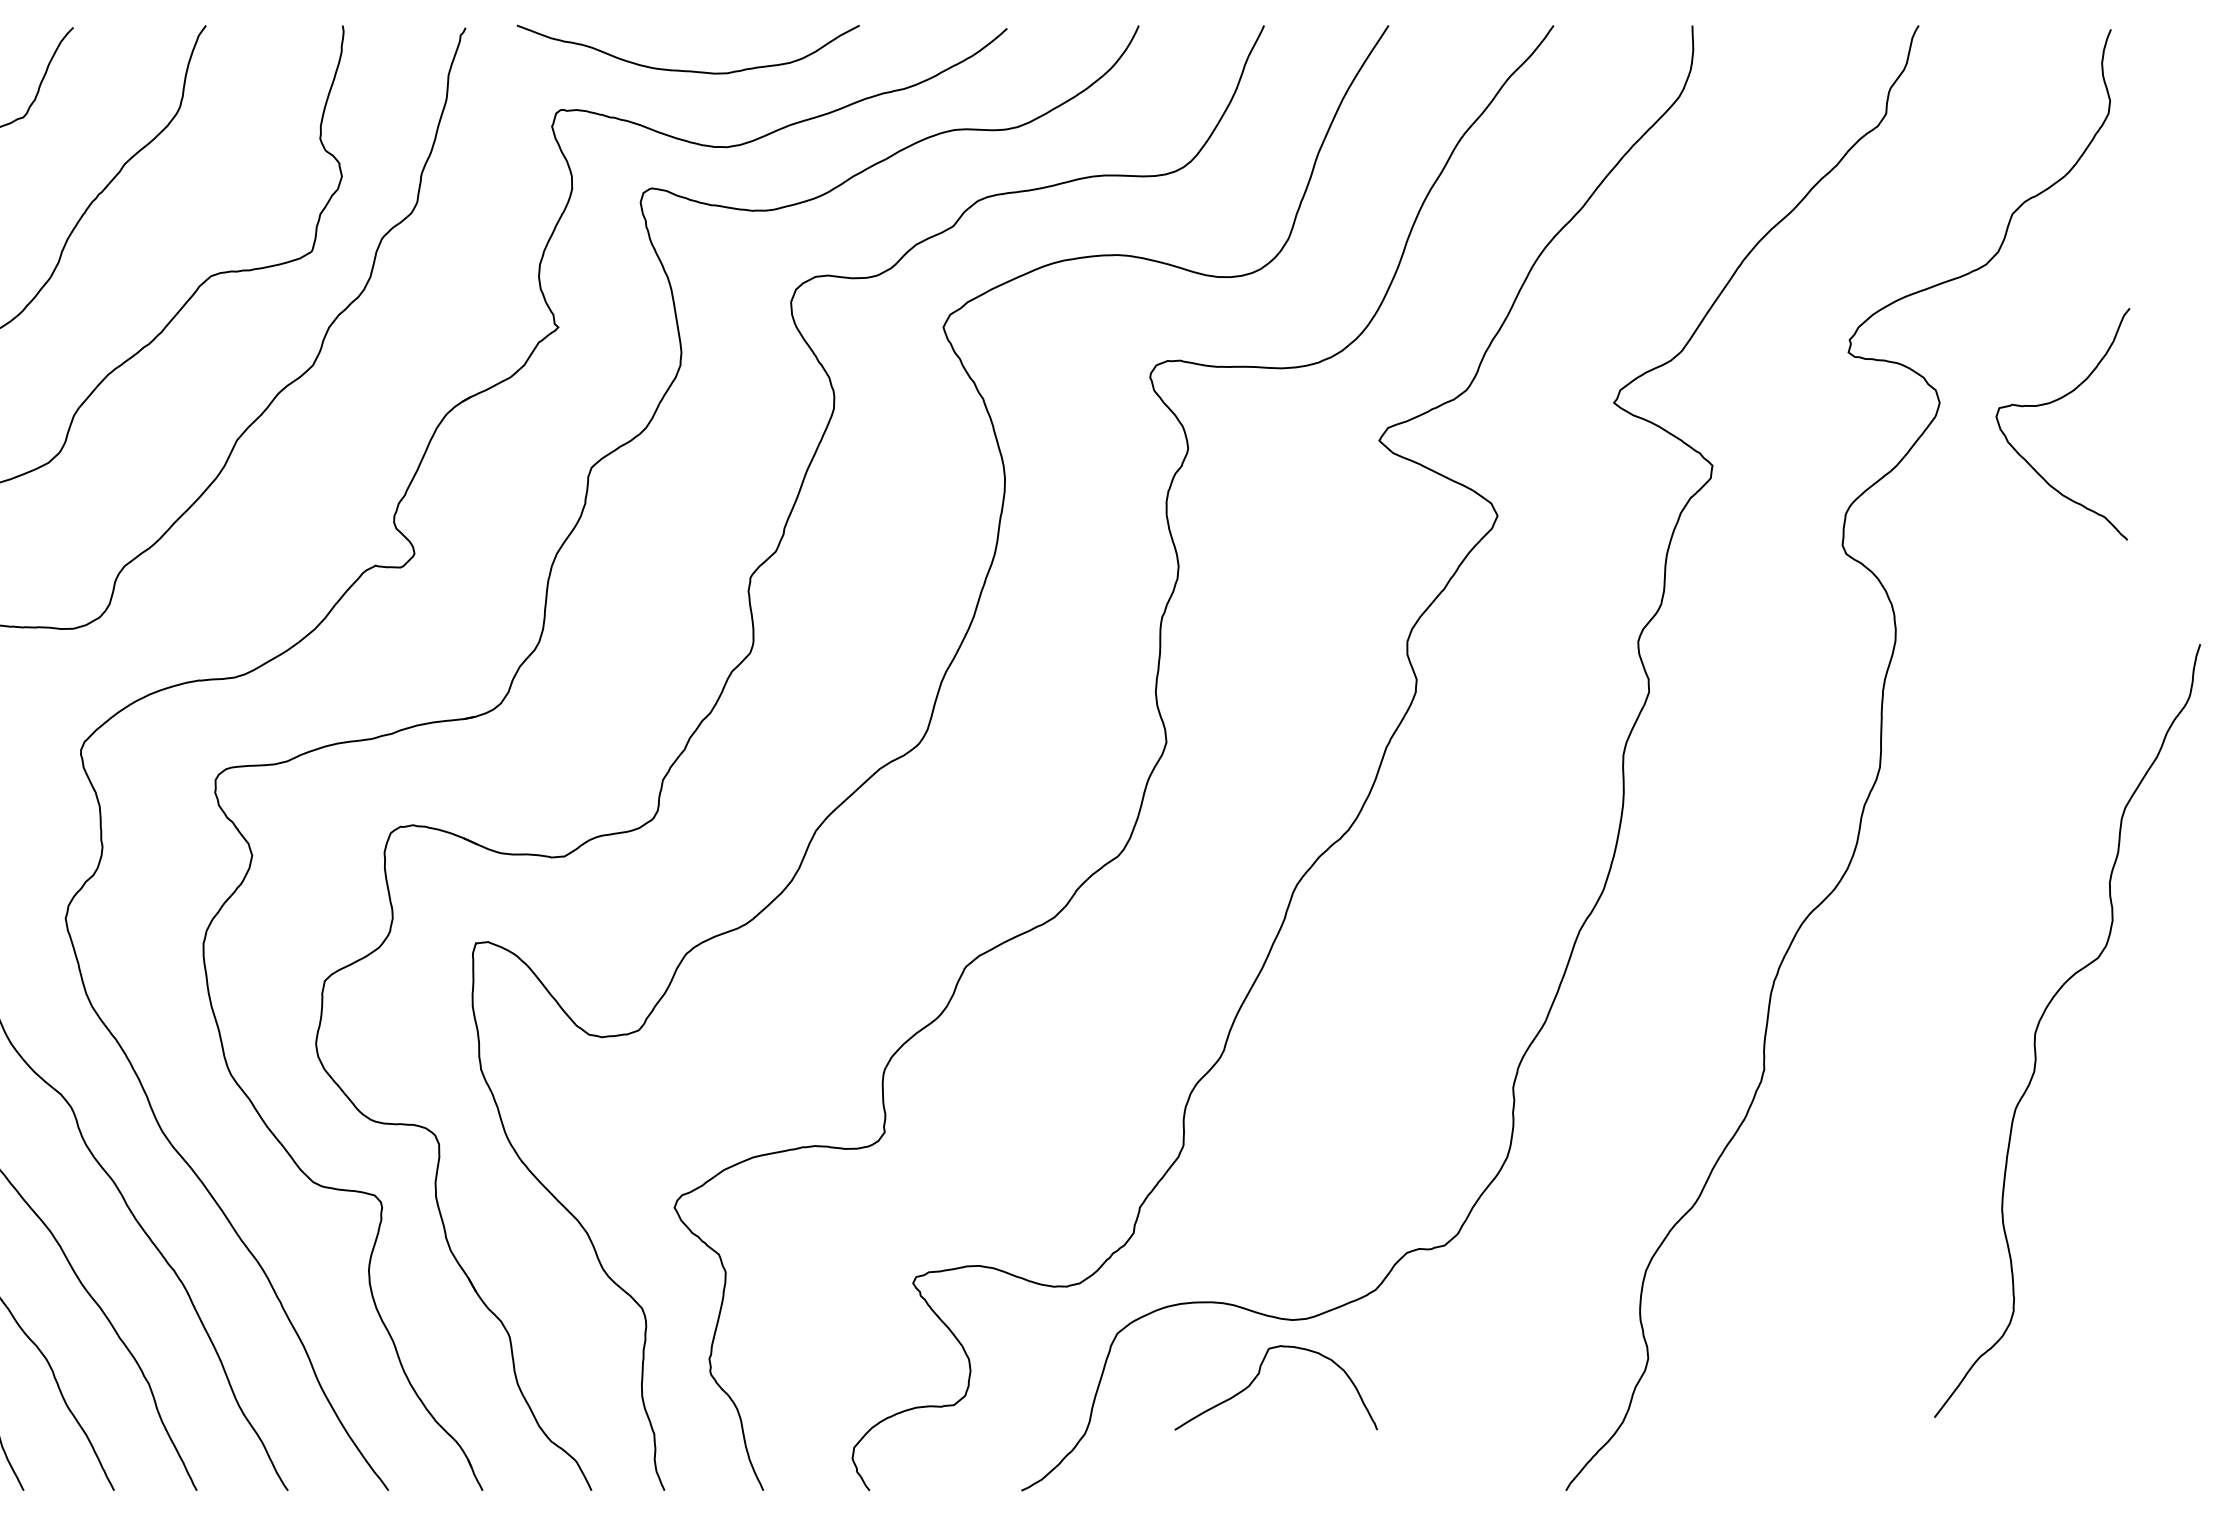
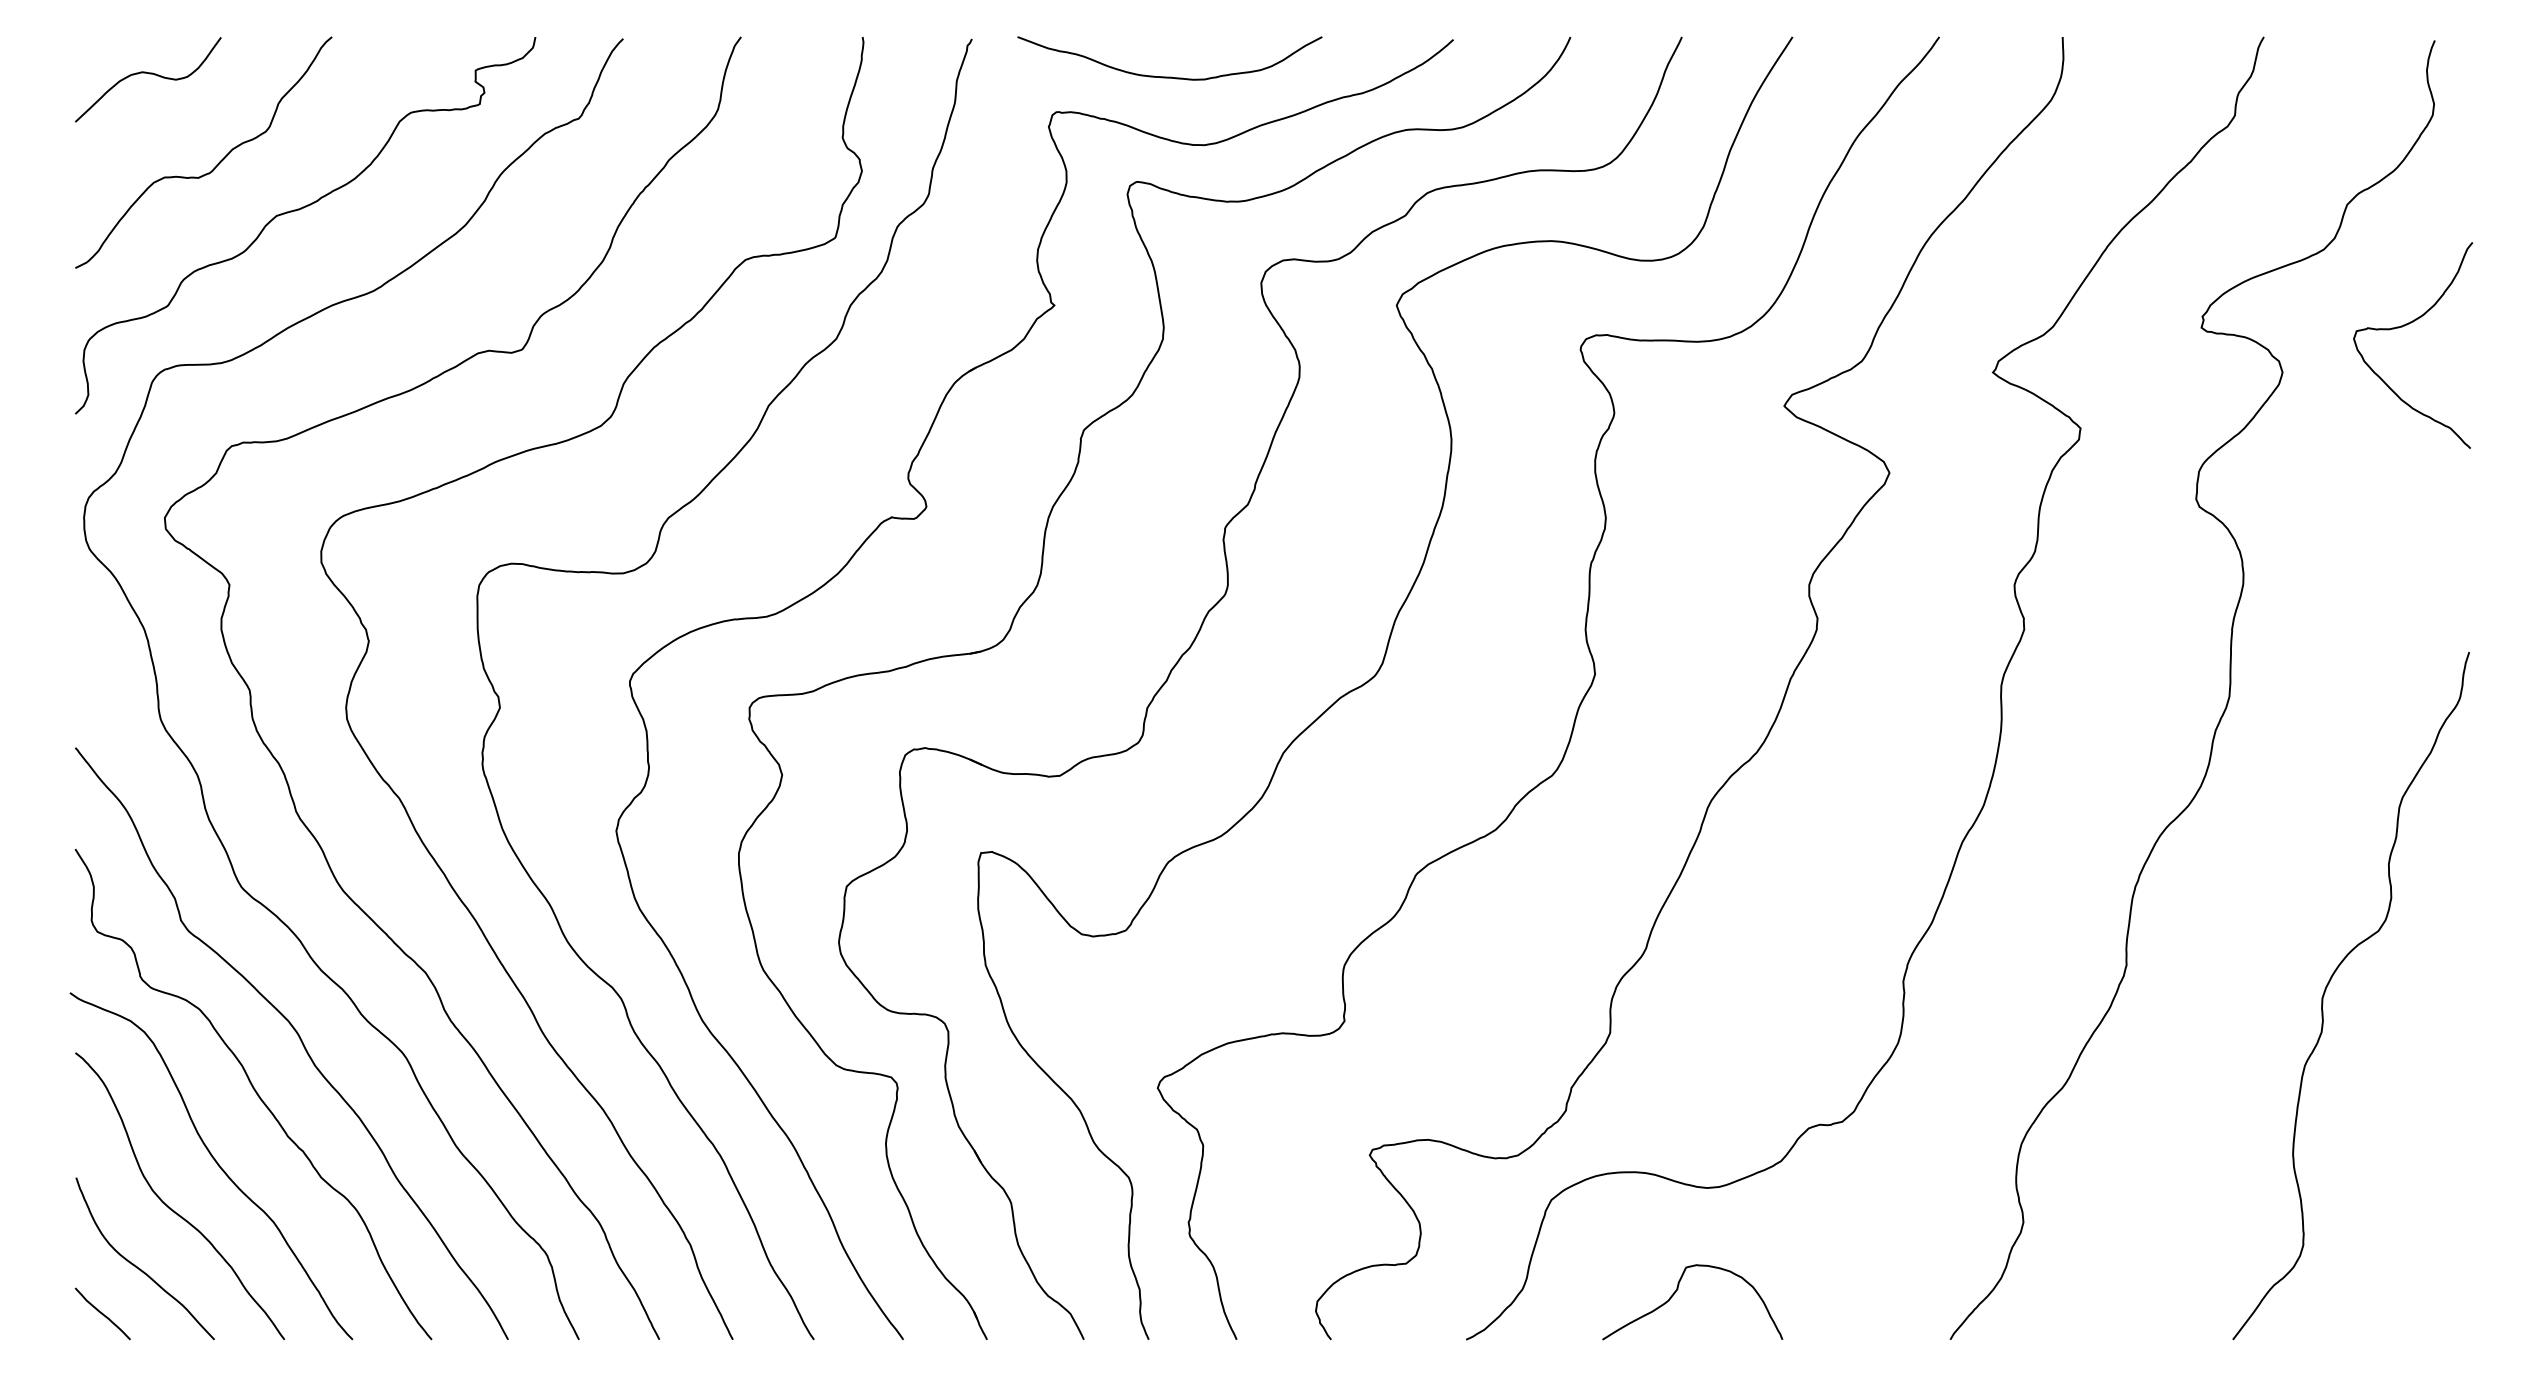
curve: (2056, 401) -> (2407, 325), moved
curve: (2041, 1019) -> (2328, 985), moved
curve: (1258, 1376) -> (1676, 1292), moved

